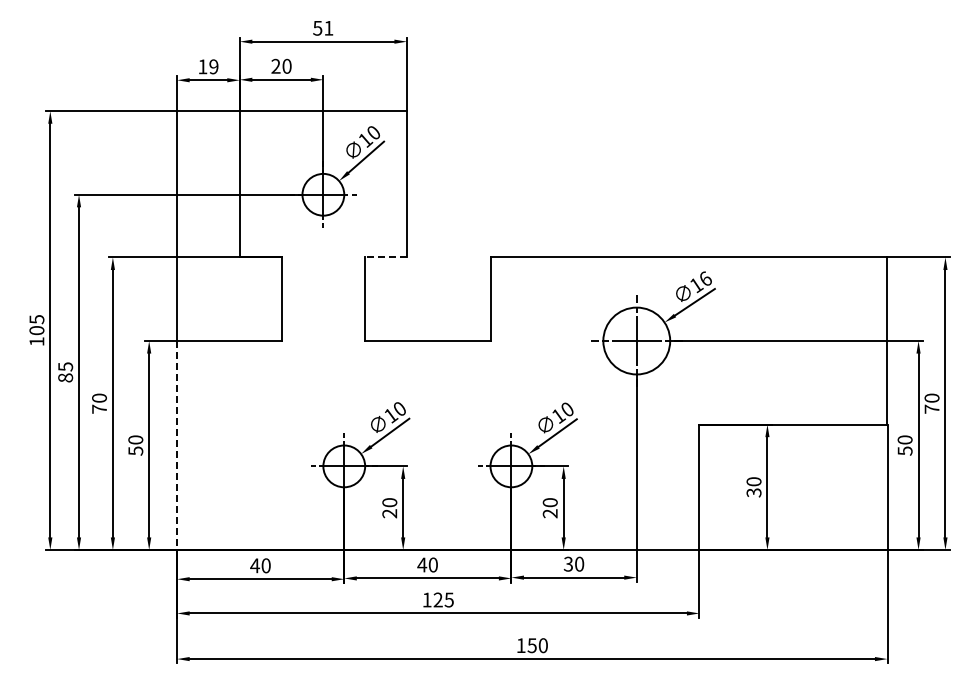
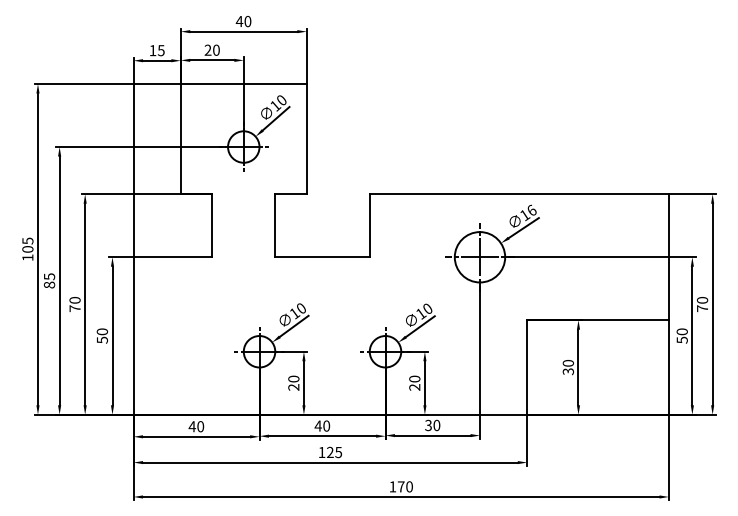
text: (322, 27) -> (243, 20), 51 -> 40
text: (213, 66) -> (160, 50), 19 -> 15
line: (386, 257) -> (291, 194), dashed -> solid
line: (177, 446) -> (133, 336), dashed -> solid
text: (531, 645) -> (400, 486), 150 -> 170

